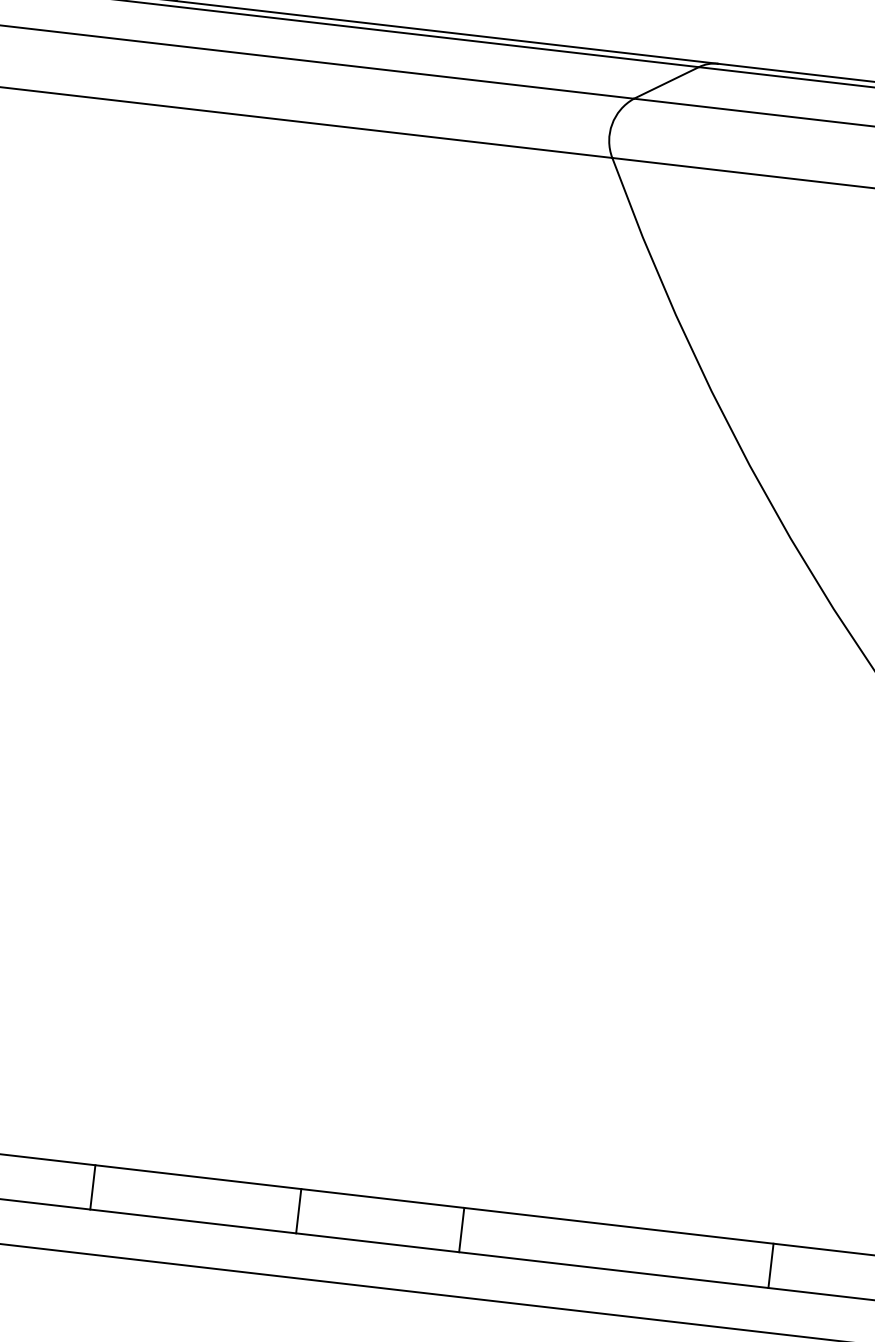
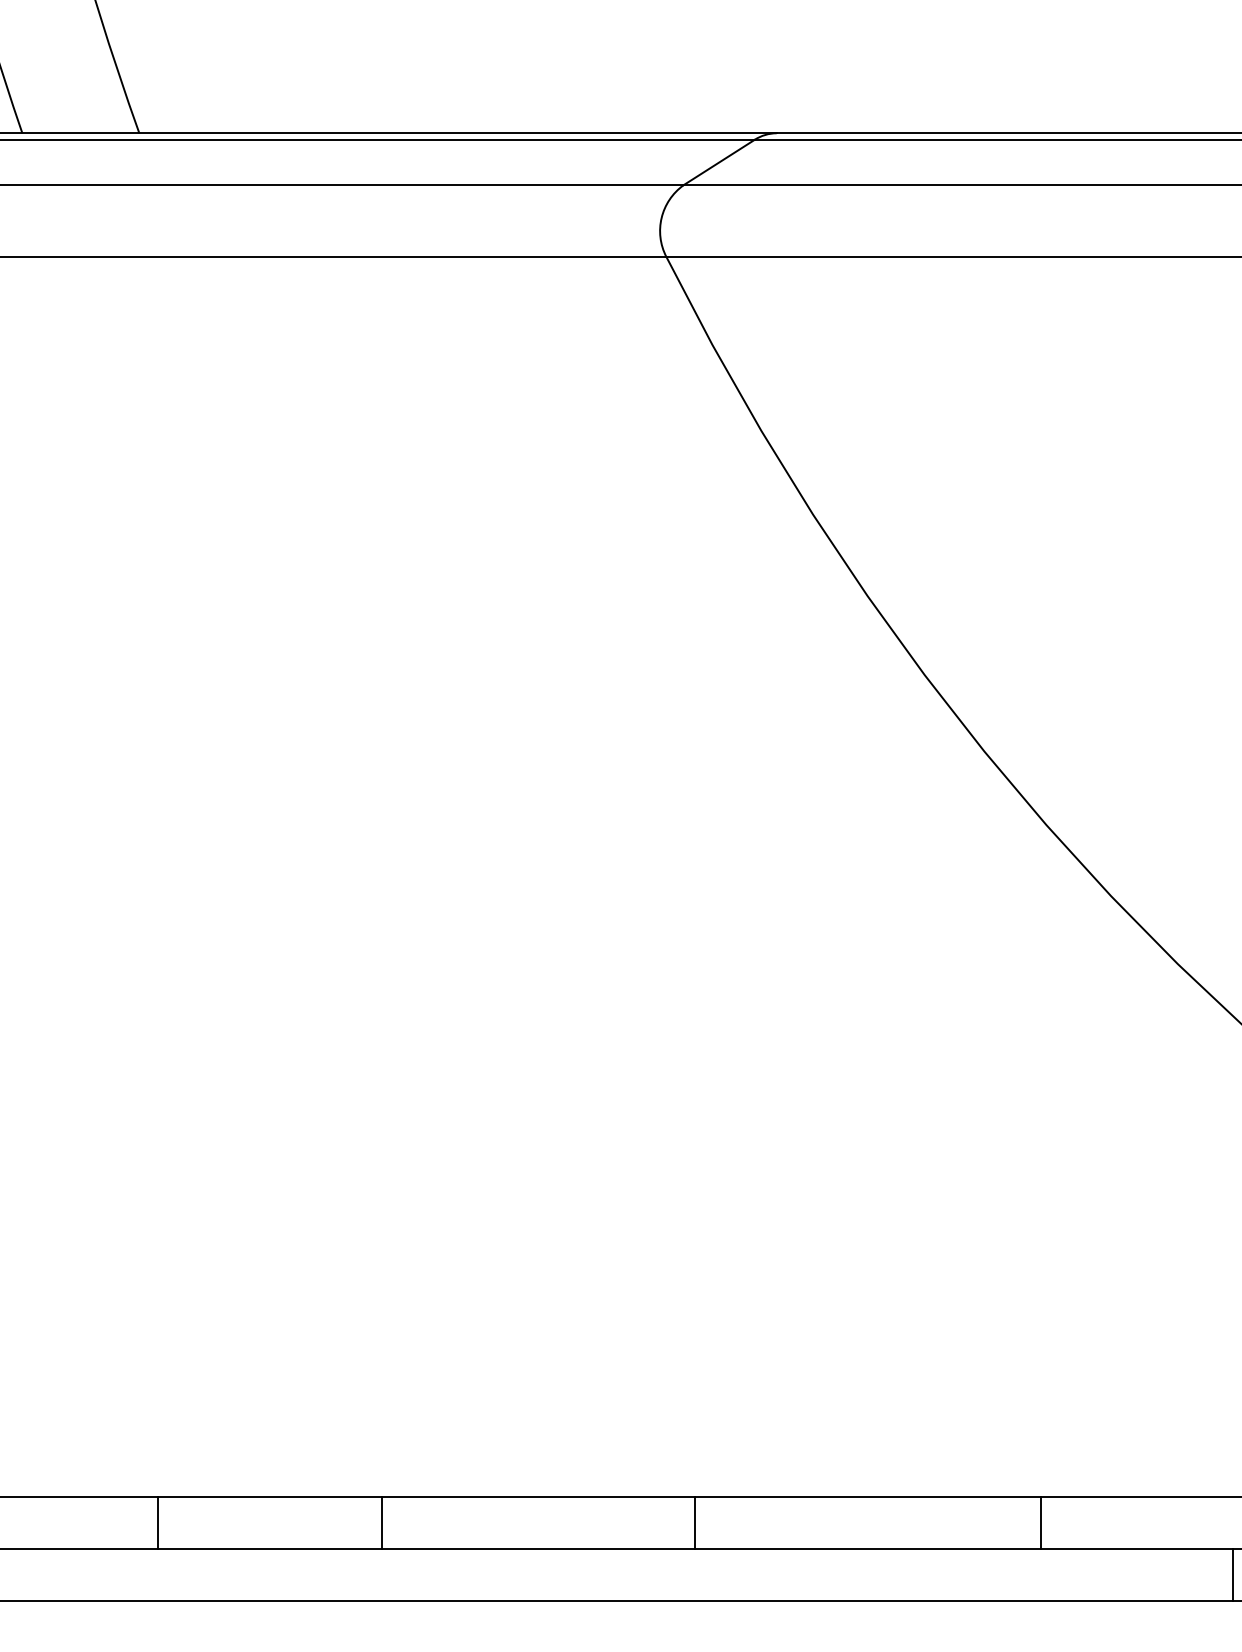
line: (93, 1187) -> (158, 1523), moved
line: (298, 1211) -> (381, 1523), moved
line: (461, 1230) -> (694, 1523), moved
line: (770, 1266) -> (1040, 1523), moved

